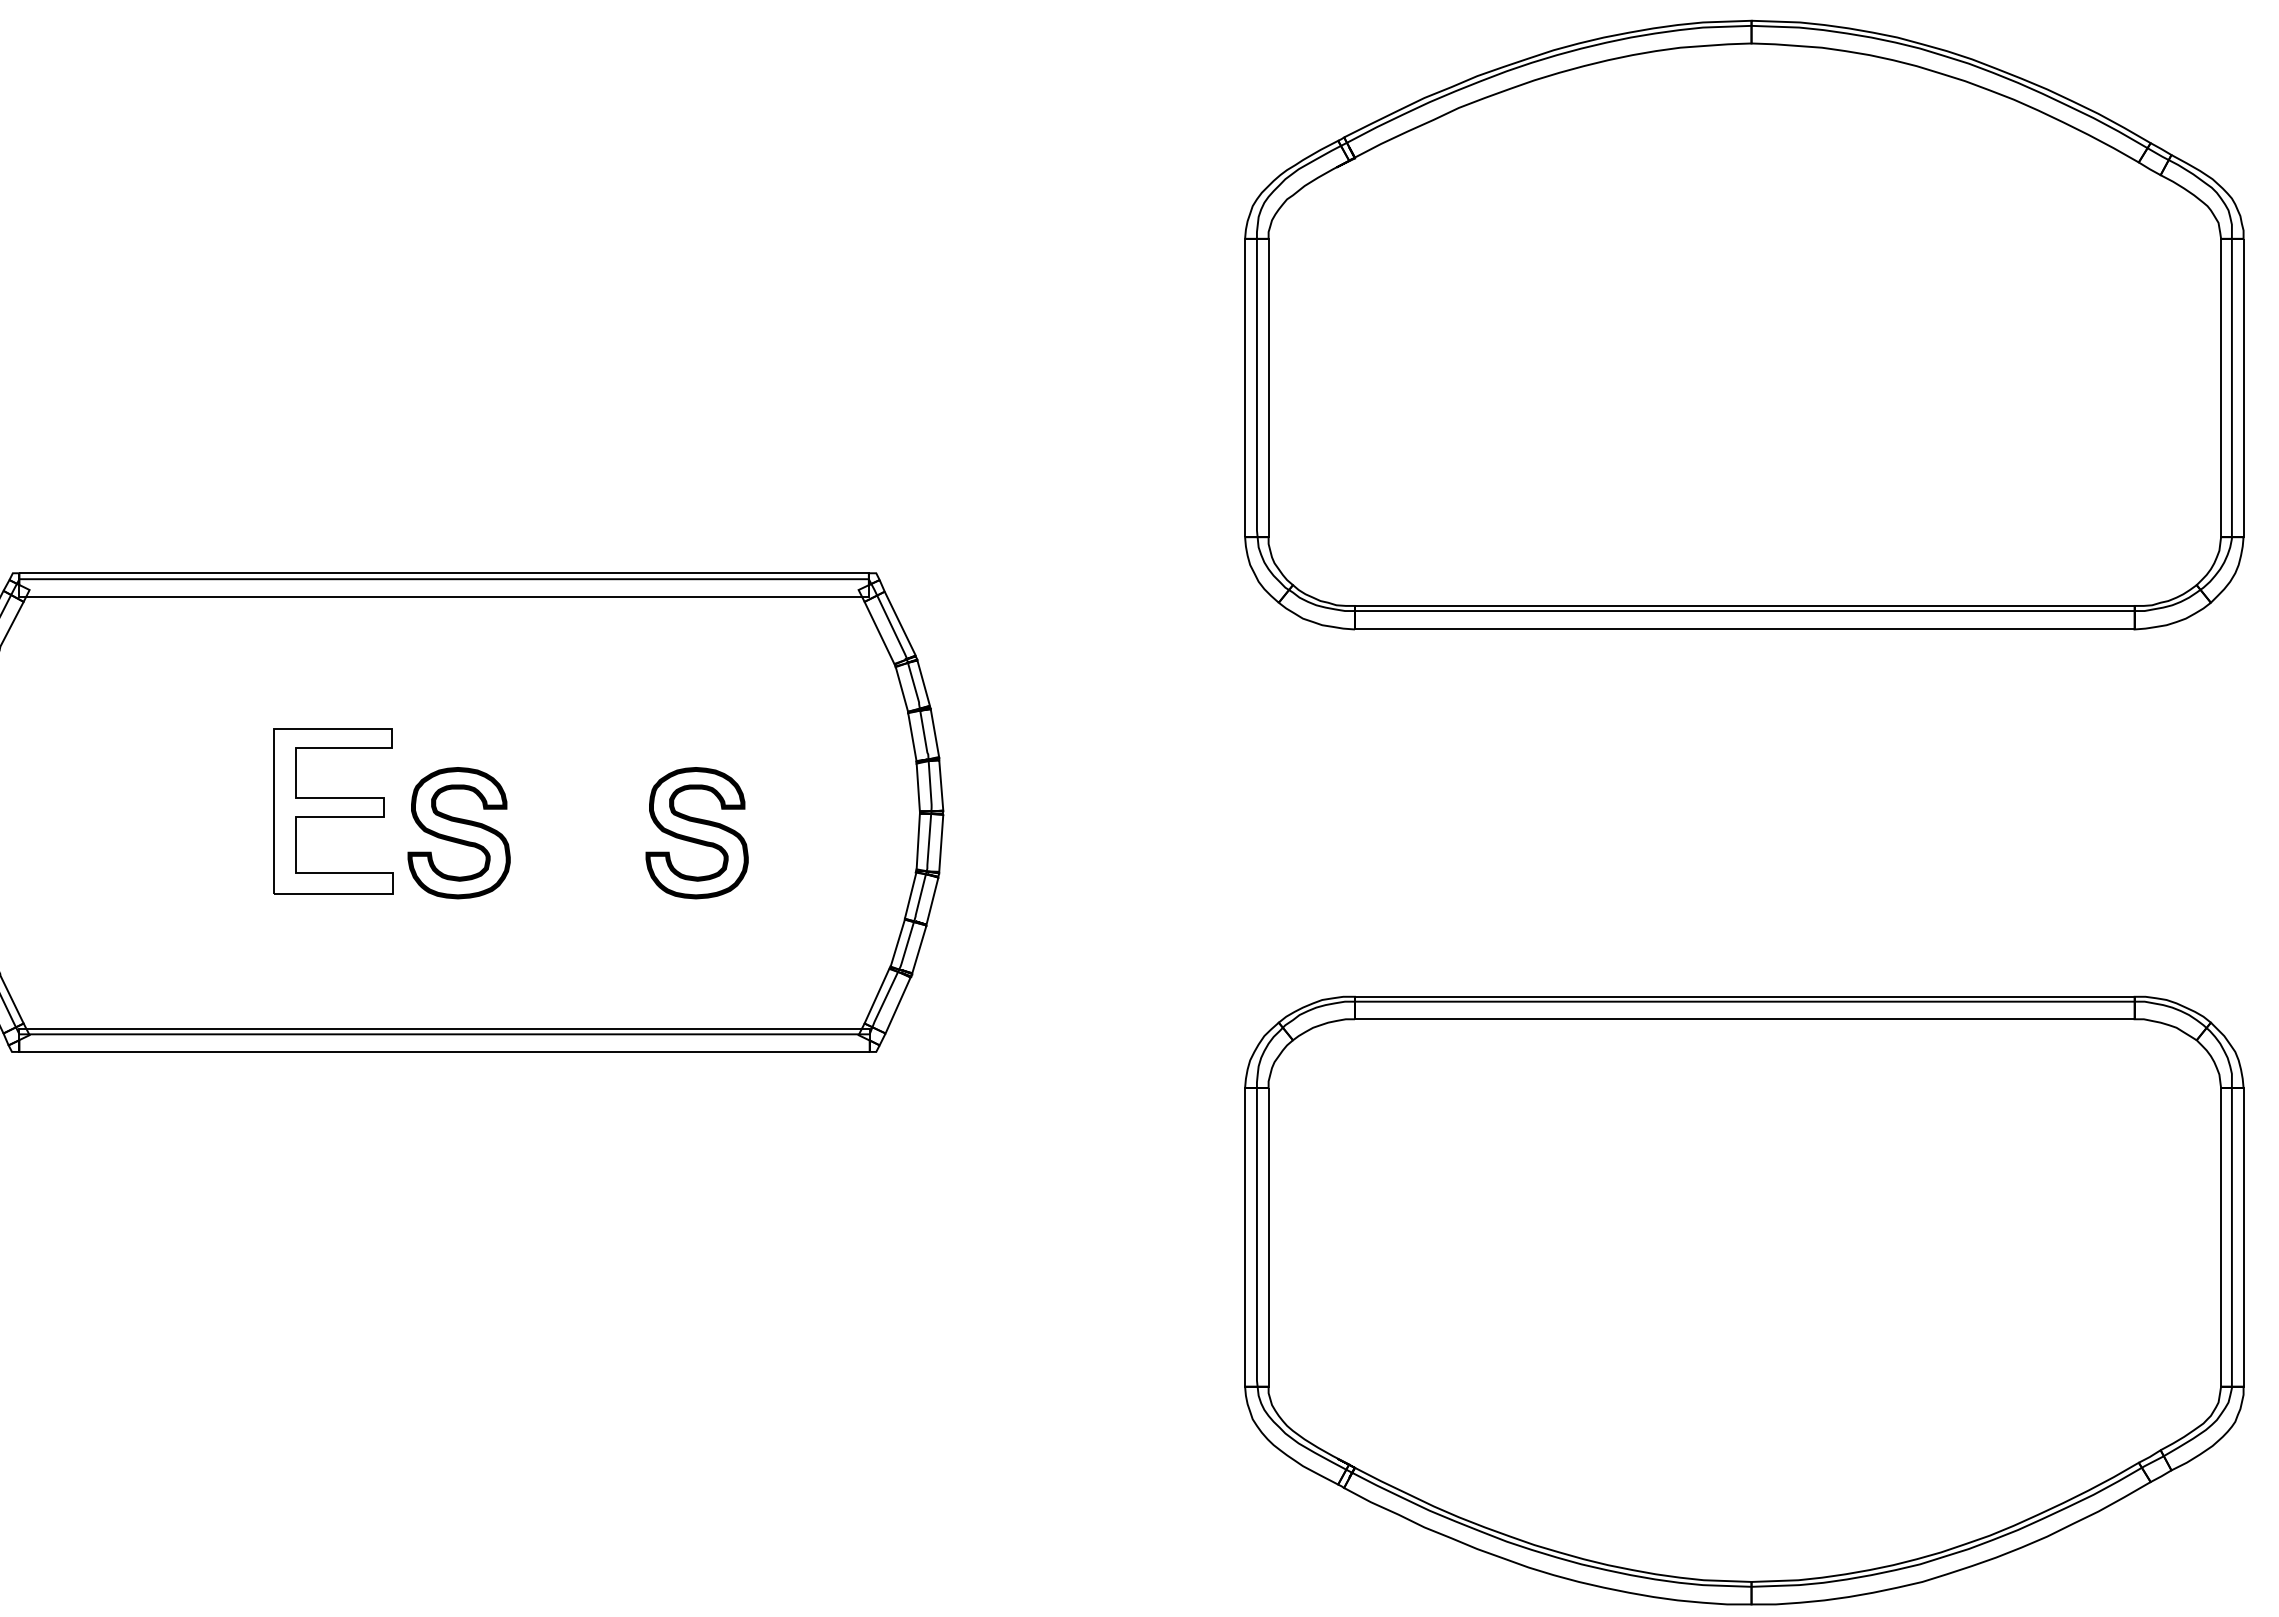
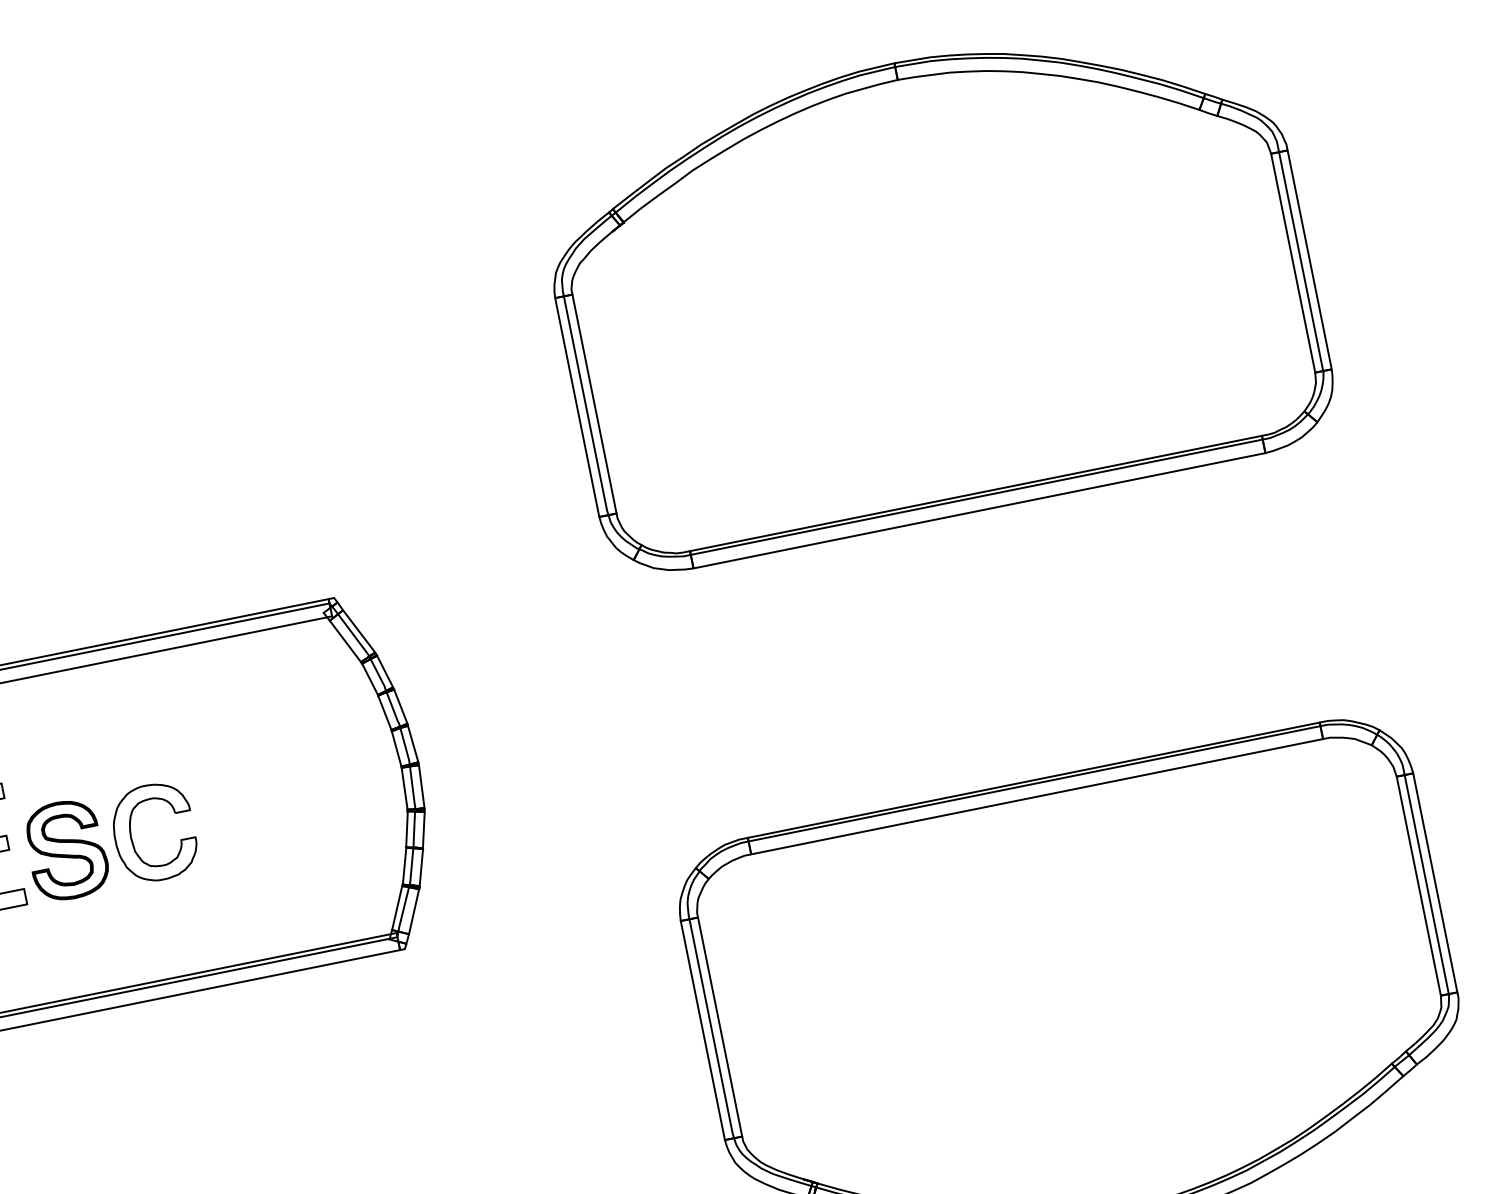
part: (548, 829) -> (131, 834), added
part: (696, 833) -> (240, 815), removed

